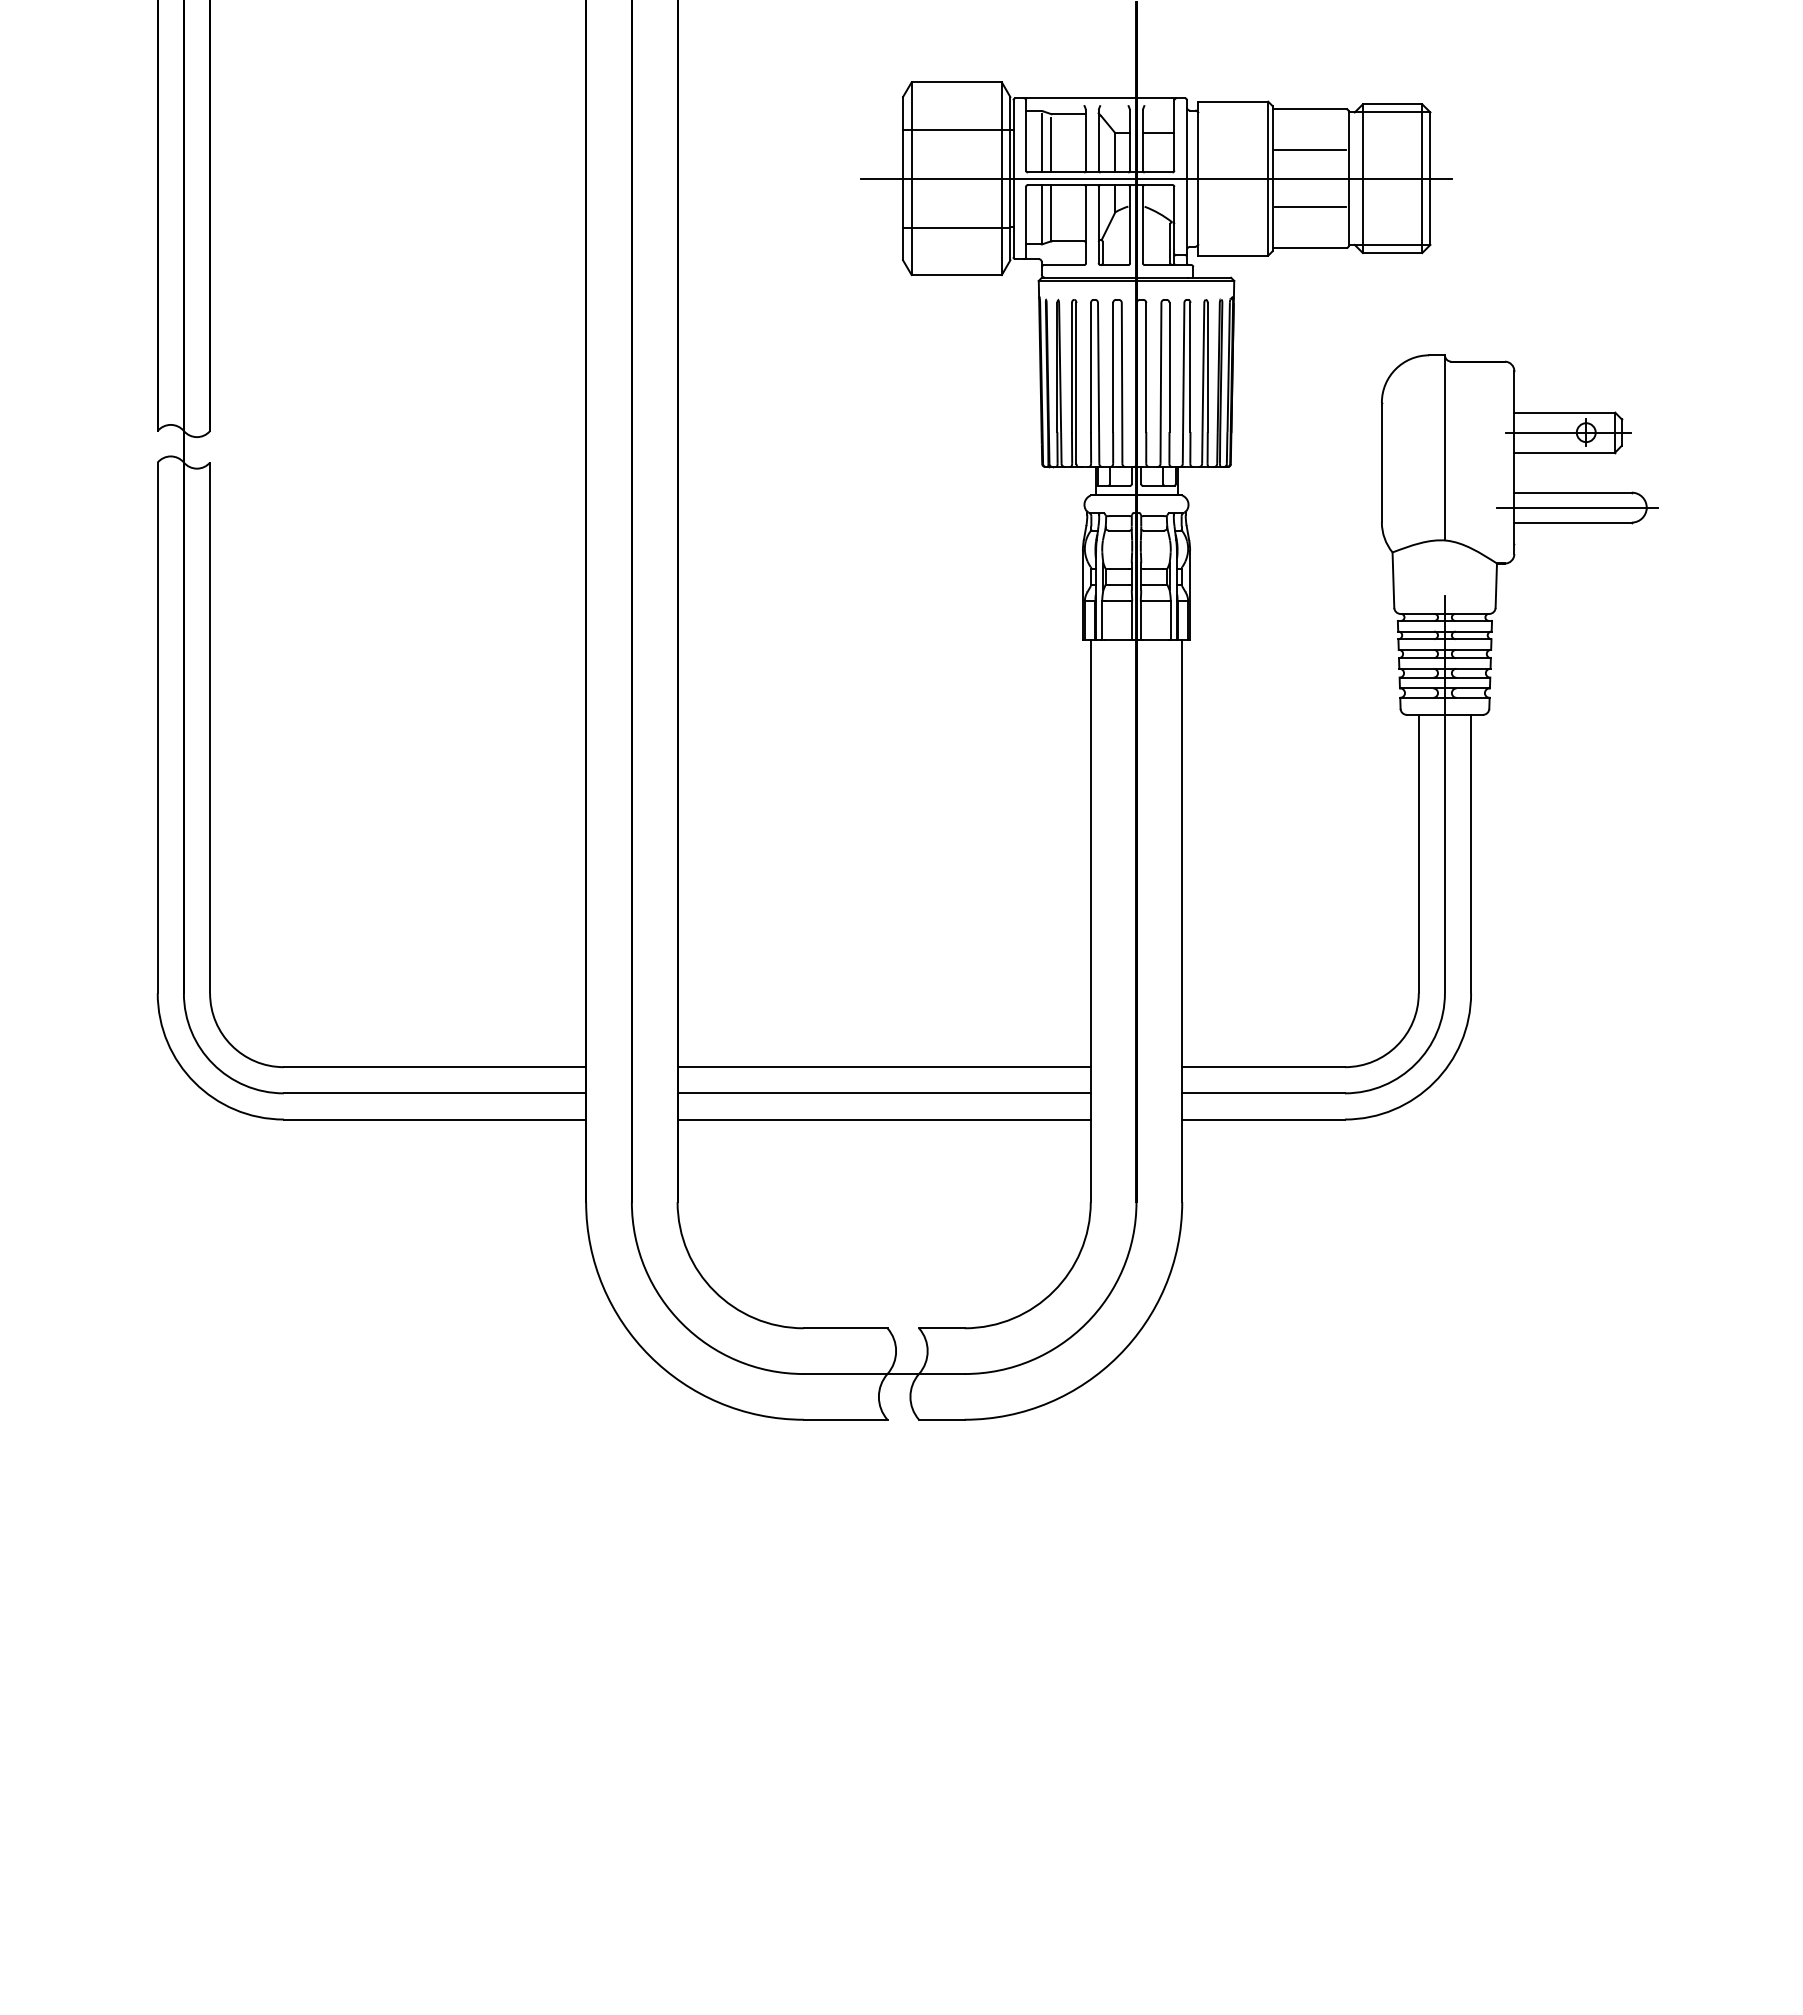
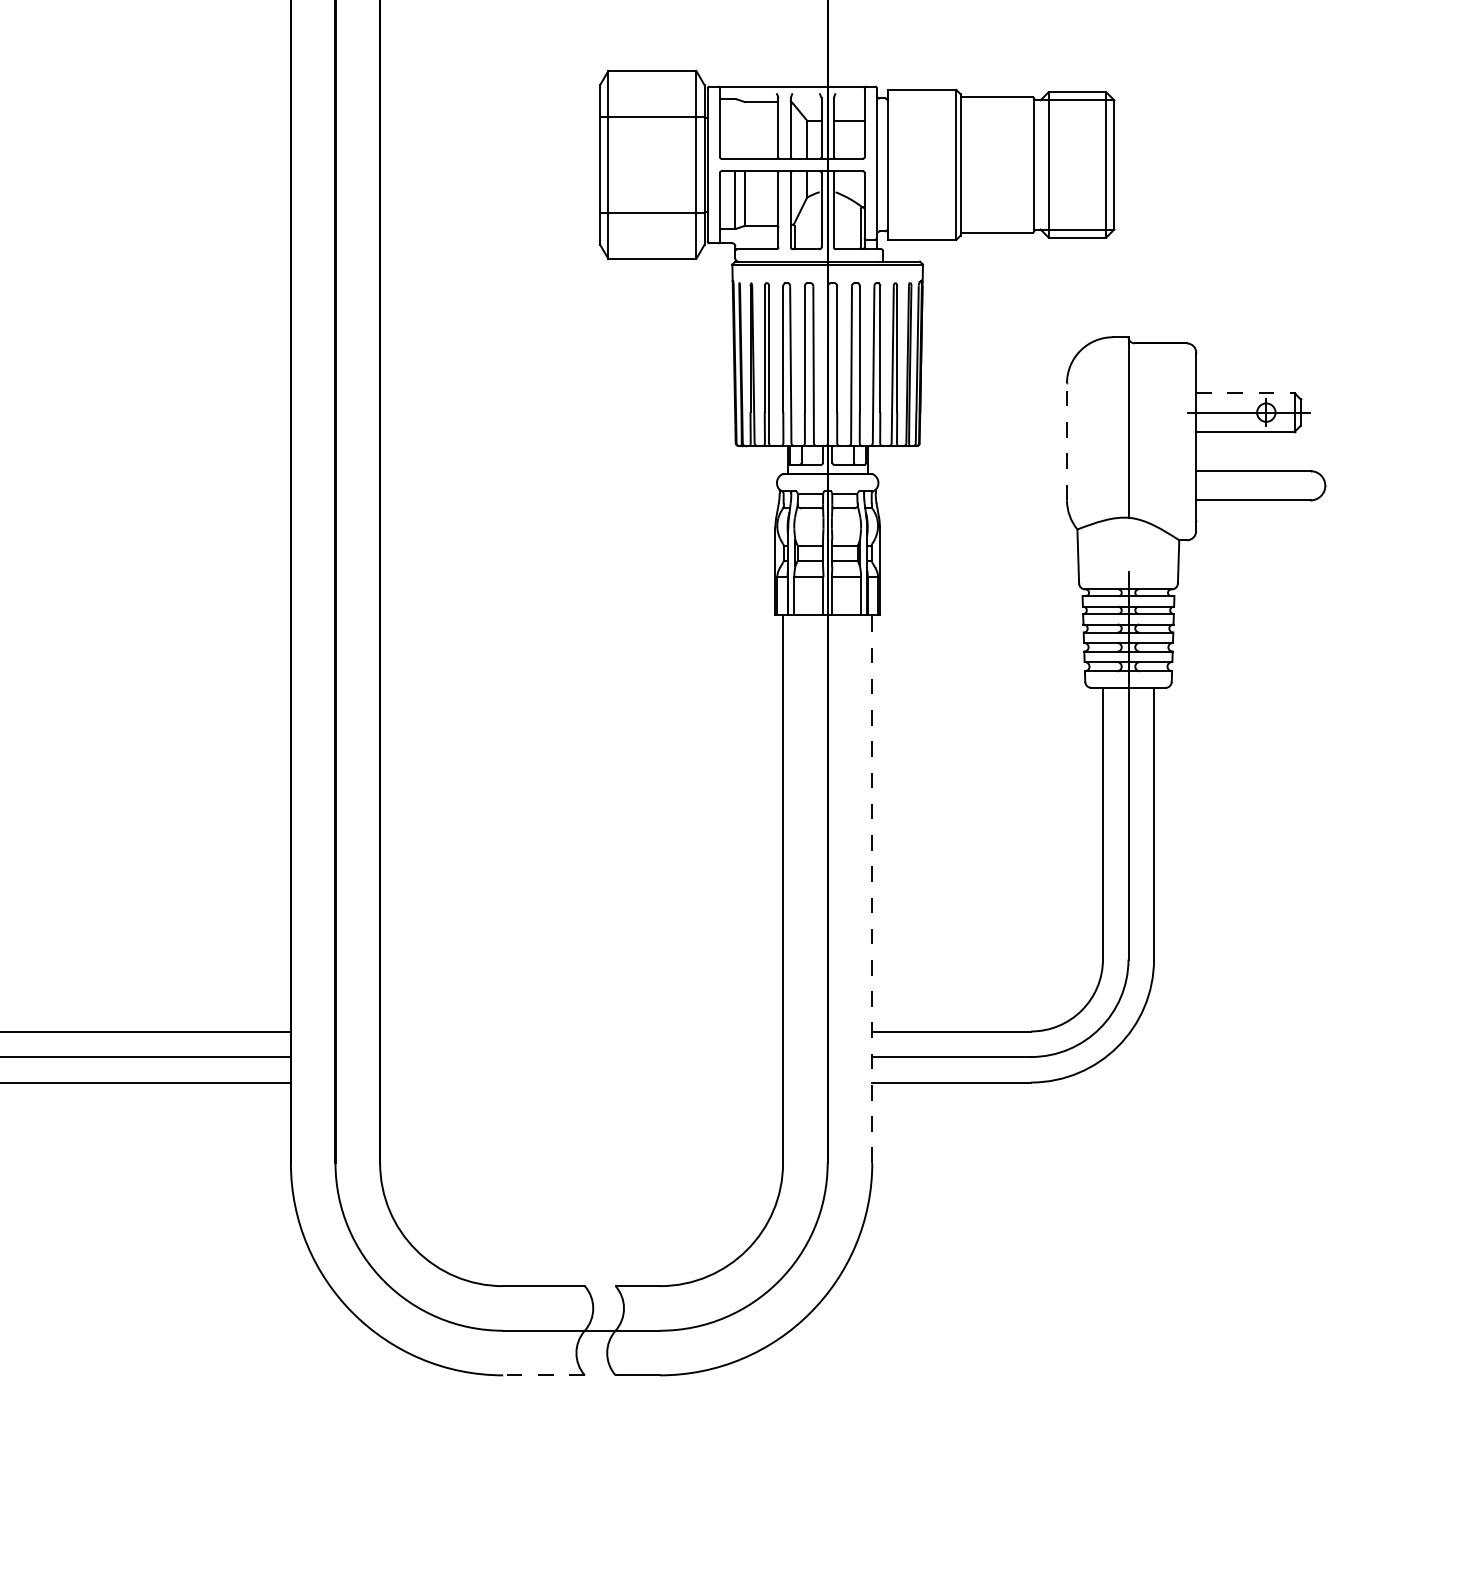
line: (1041, 143) -> (735, 130), removed
line: (1051, 144) -> (744, 131), removed
line: (1310, 149) -> (997, 136), removed
line: (1156, 178) -> (847, 164), removed
line: (1310, 207) -> (997, 193), removed
line: (1565, 412) -> (1246, 392), solid -> dashed
line: (1381, 462) -> (1066, 441), solid -> dashed
line: (1577, 507) -> (1257, 485), removed
line: (1182, 921) -> (872, 889), solid -> dashed
line: (883, 1067) -> (580, 1031), removed
line: (883, 1093) -> (580, 1057), removed
line: (883, 1119) -> (580, 1082), removed
line: (845, 1419) -> (543, 1375), solid -> dashed

